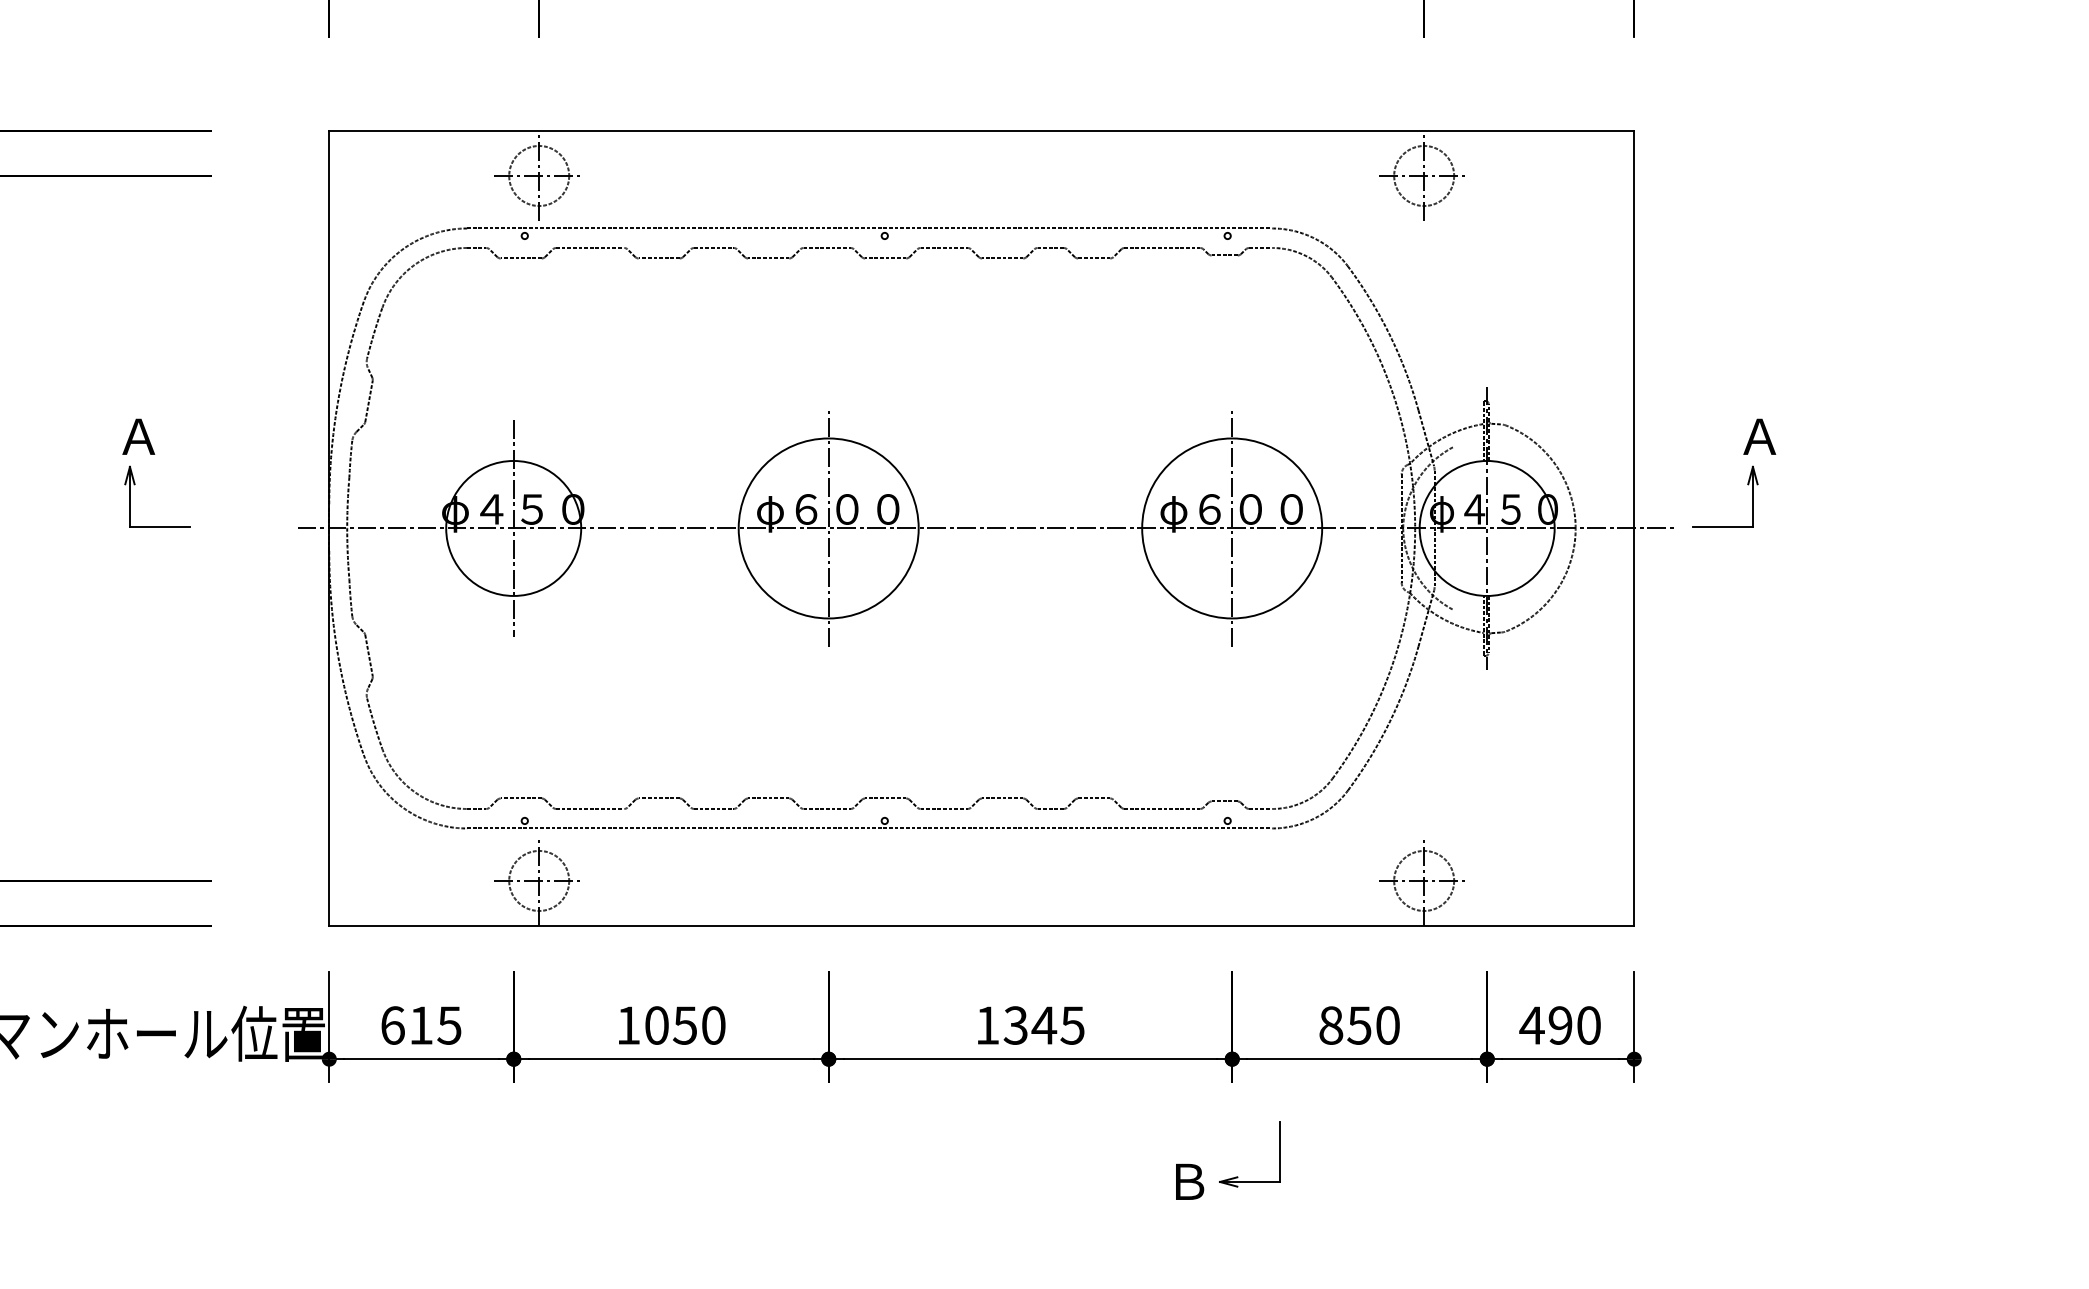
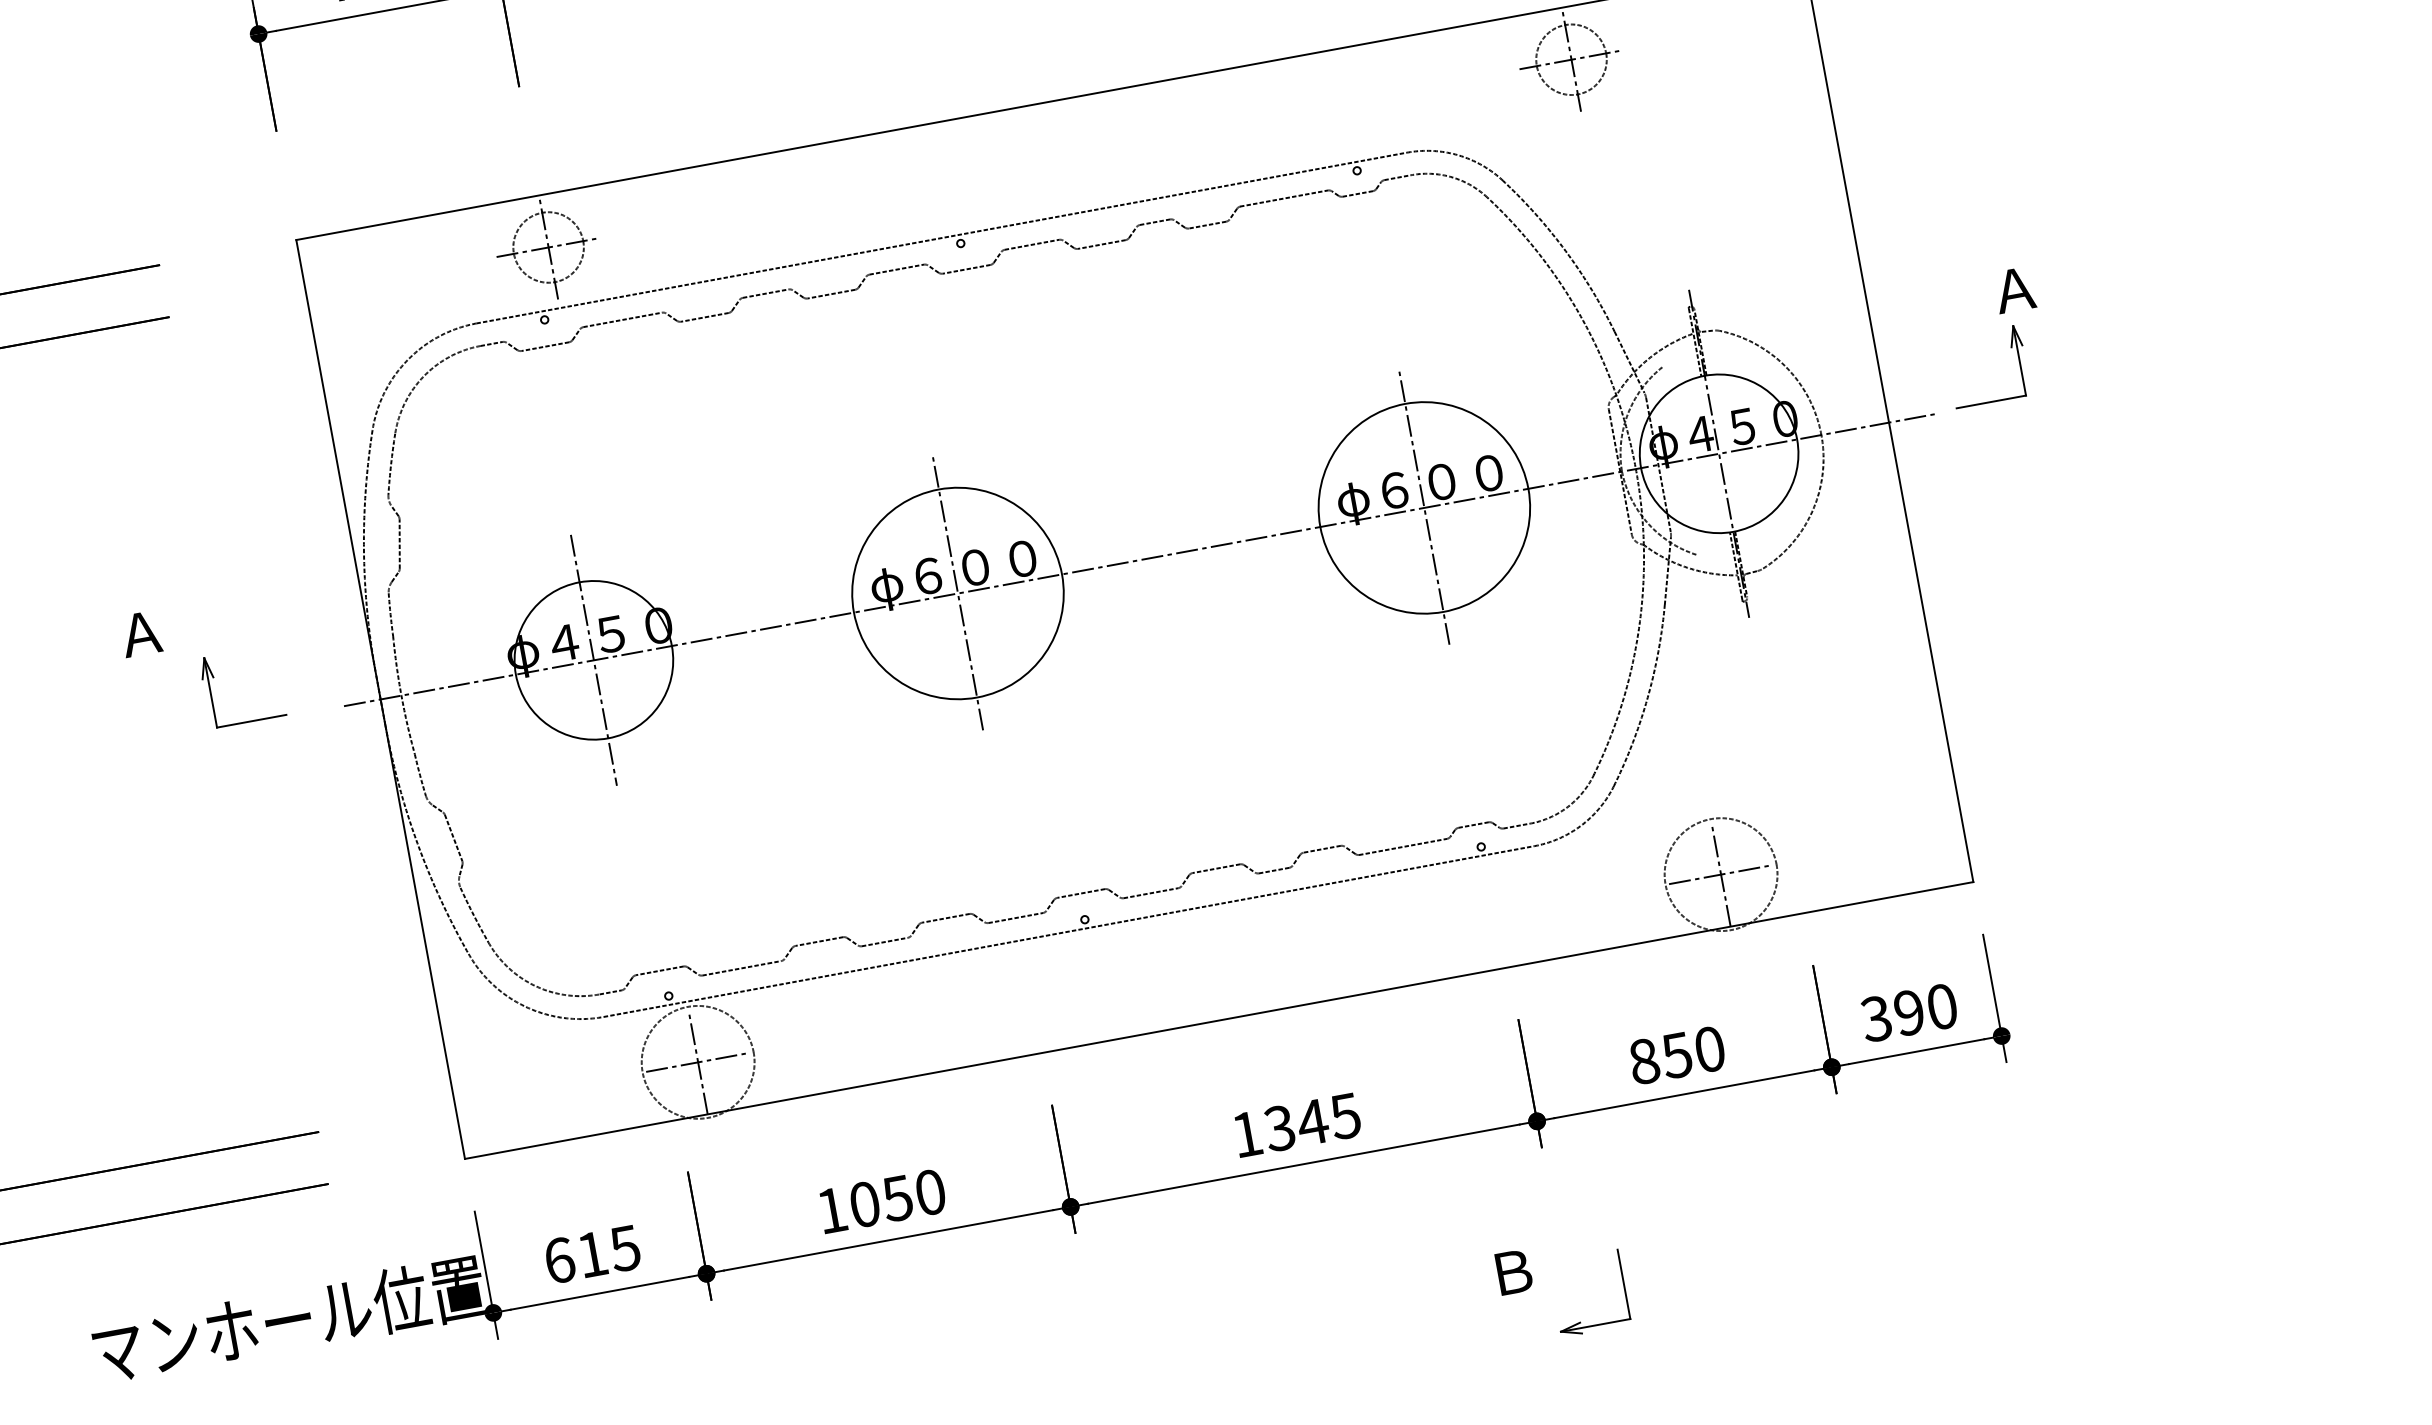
part: (135, 484) -> (214, 677), moved
circle: (539, 880) -> (698, 1061), size x1.6
circle: (1424, 880) -> (1721, 874), size x1.6
text: (1531, 1025) -> (1875, 1018), 490 -> 390
part: (1238, 1176) -> (1581, 1321), moved

